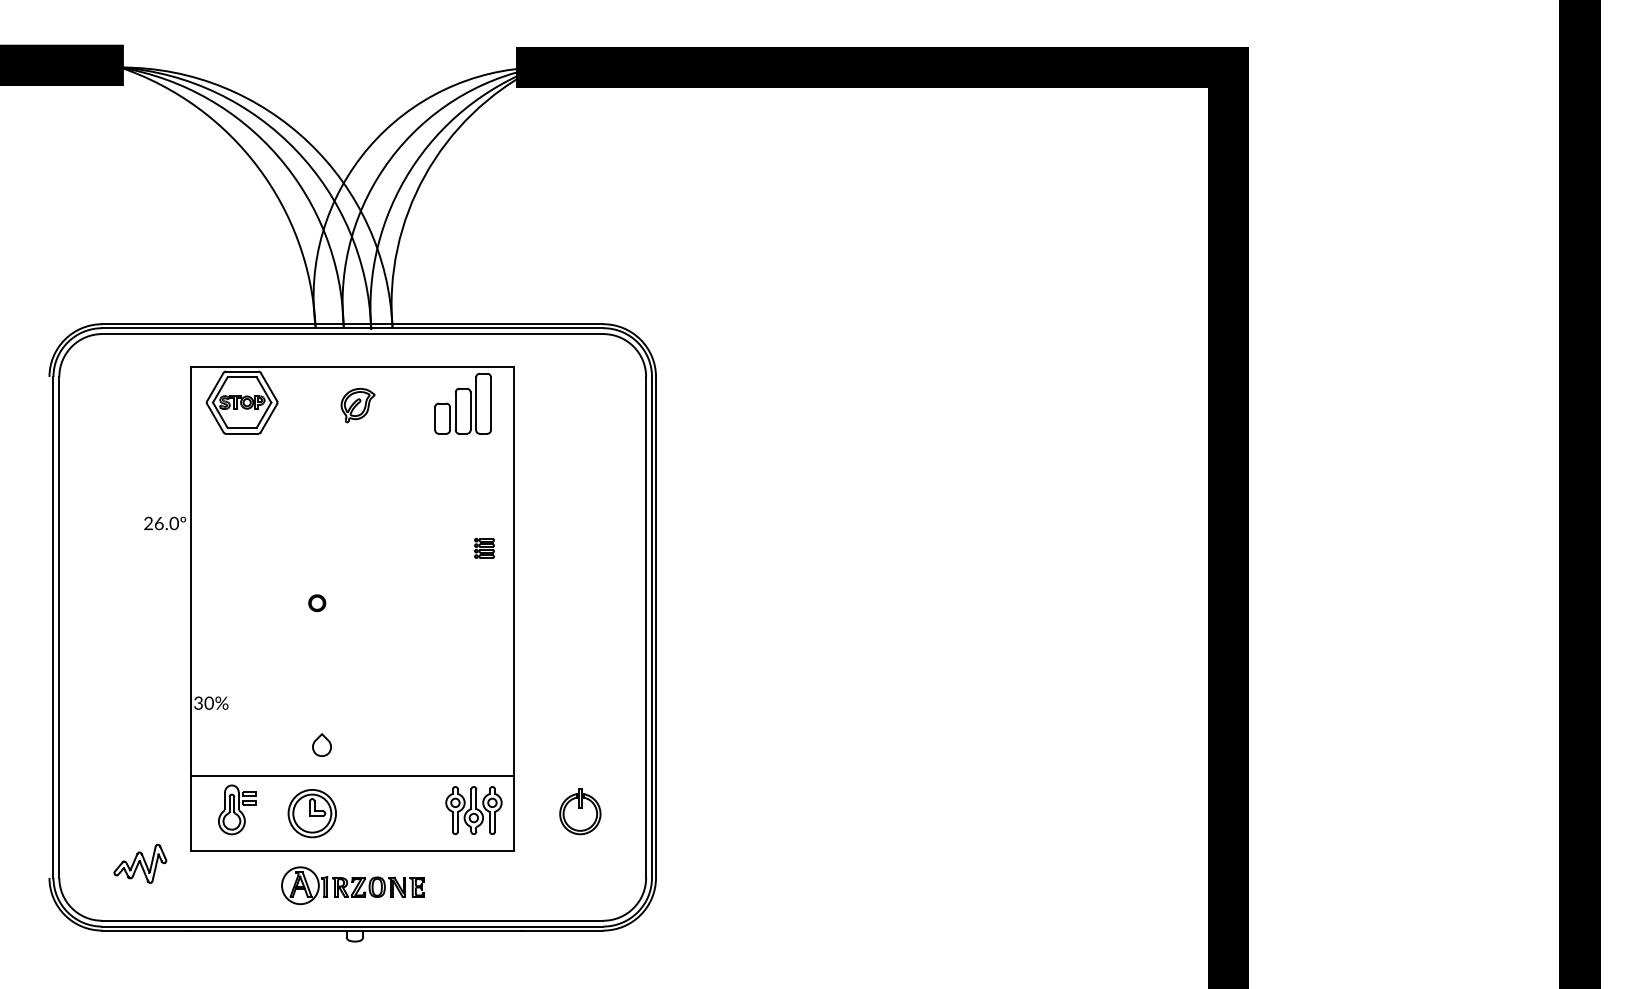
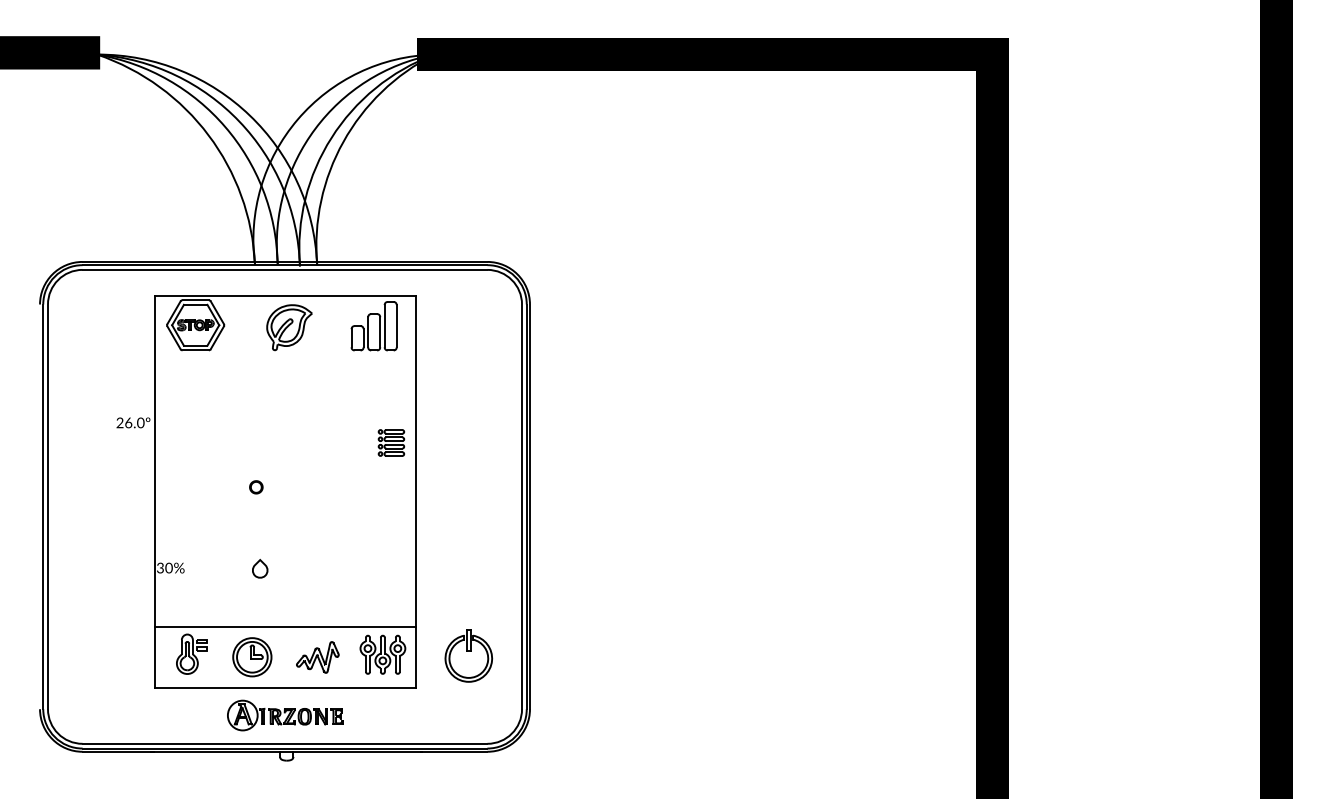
part: (357, 405) -> (288, 327), size x1.67
part: (484, 548) -> (391, 443), size x1.67
part: (321, 744) -> (259, 568), moved
part: (580, 811) -> (468, 655), size x1.43
part: (140, 863) -> (317, 657), moved

